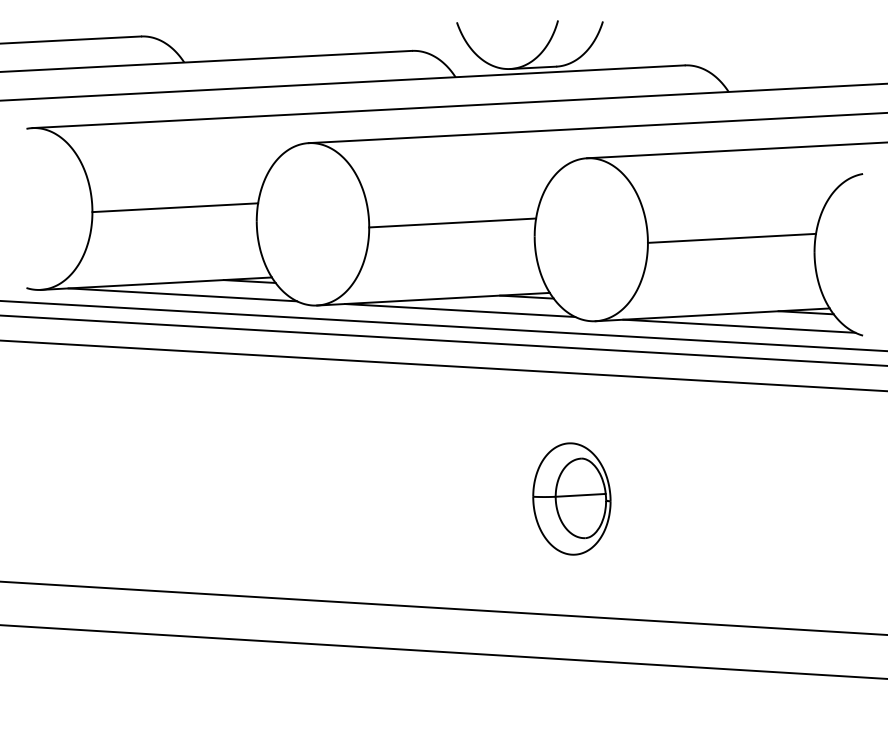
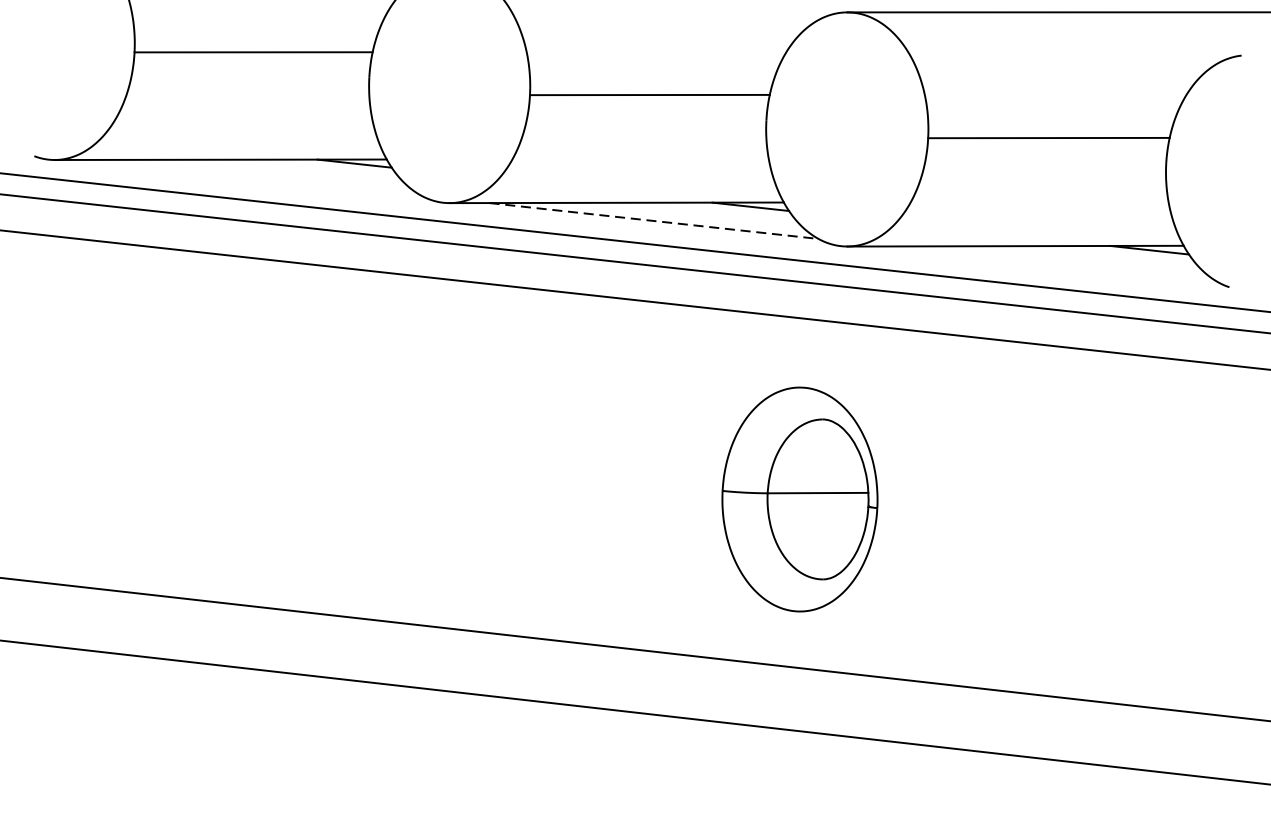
line: (182, 294) -> (257, 177), removed
line: (460, 310) -> (654, 221), solid -> dashed
line: (739, 325) -> (1053, 263), removed
part: (571, 498) -> (799, 498), size x1.4

